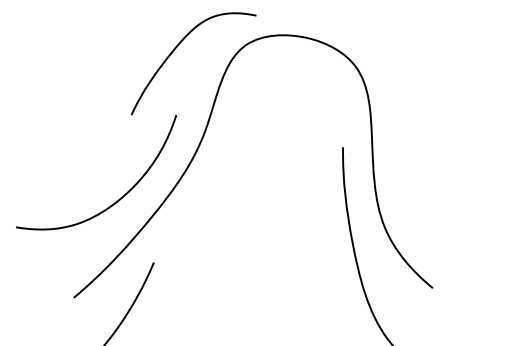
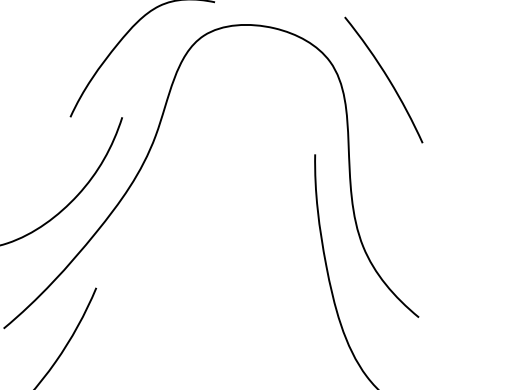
curve: (404, 80) -> (386, 77), added

